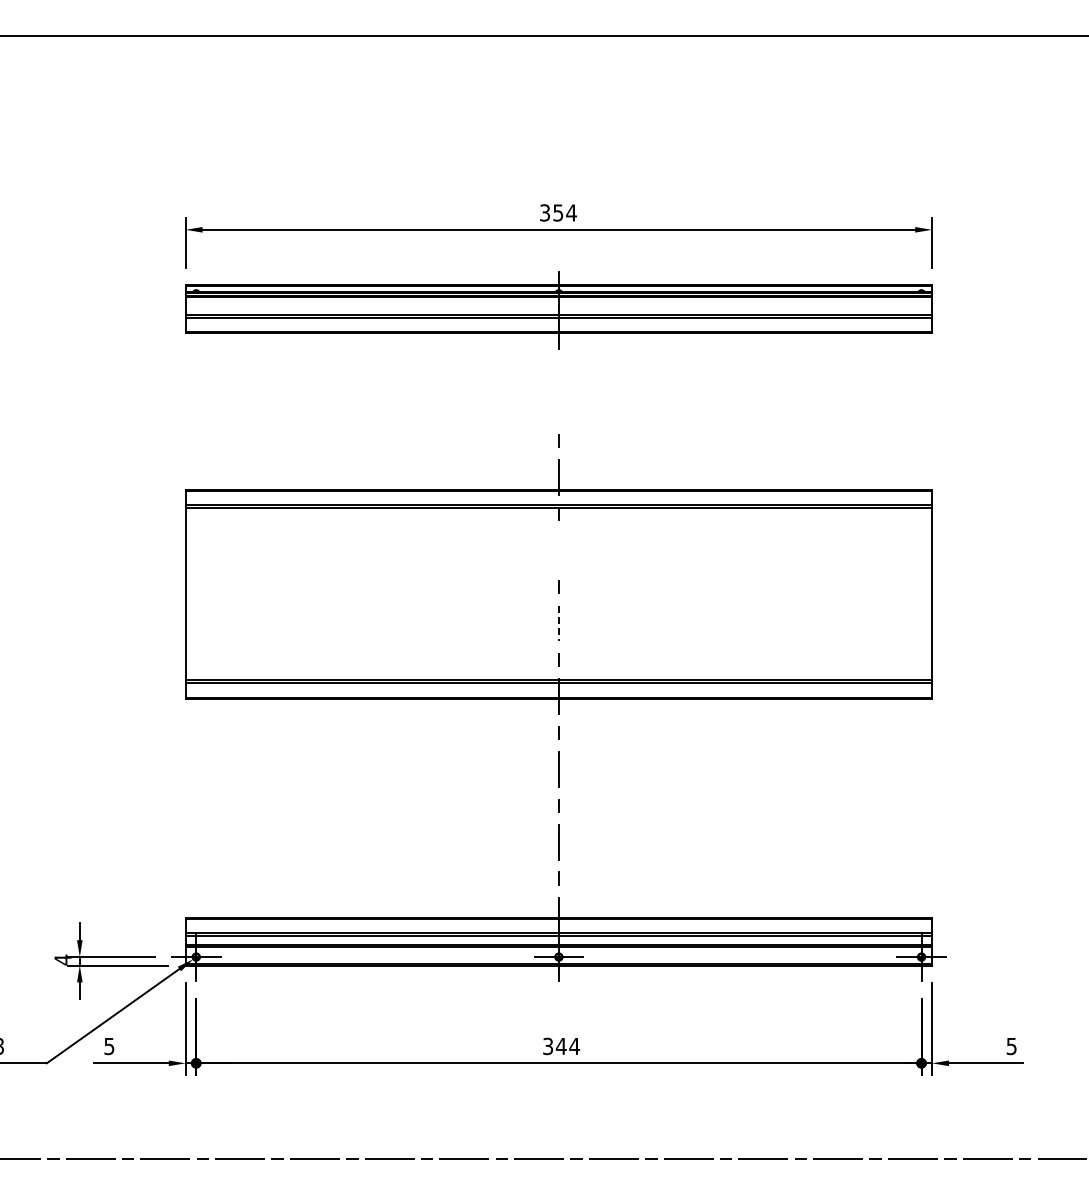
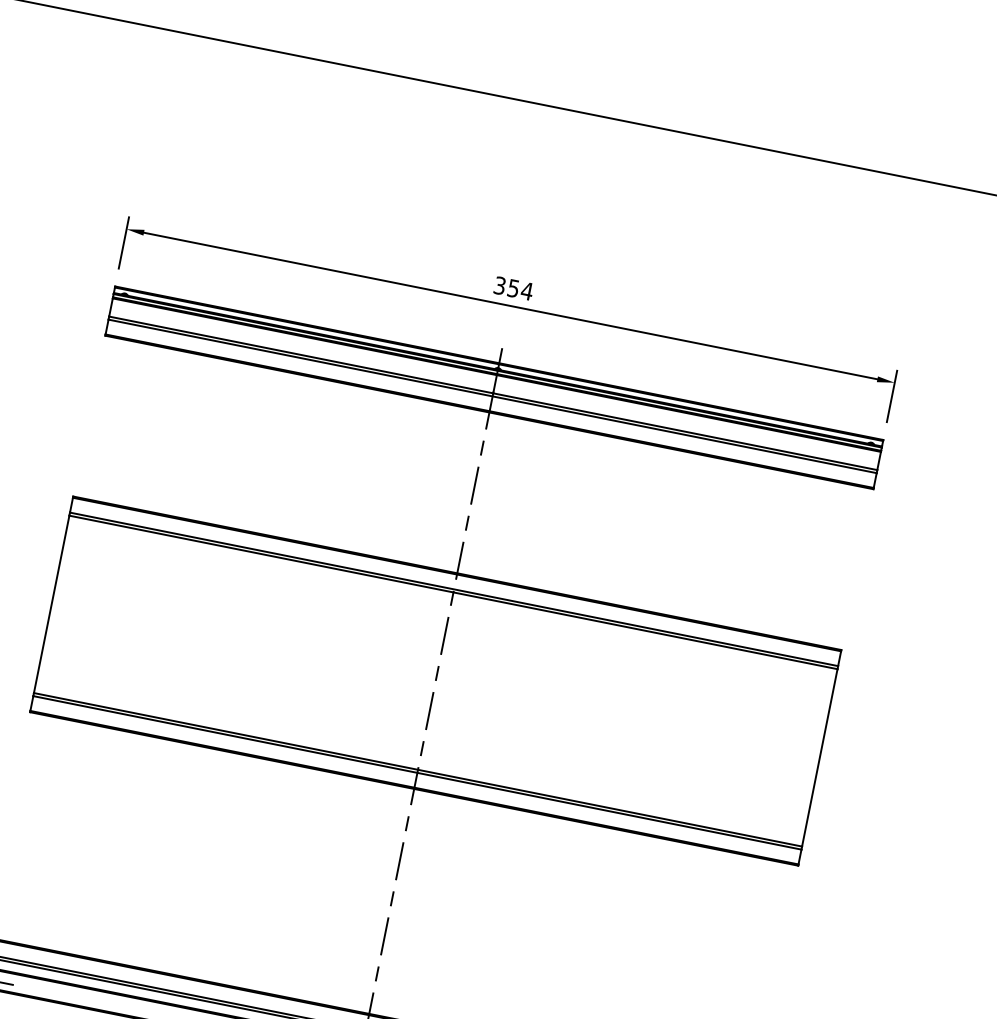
line: (558, 367) -> (481, 447), added
line: (558, 403) -> (474, 484), added
line: (558, 549) -> (444, 634), added
line: (558, 623) -> (429, 711), dashed -> solid

